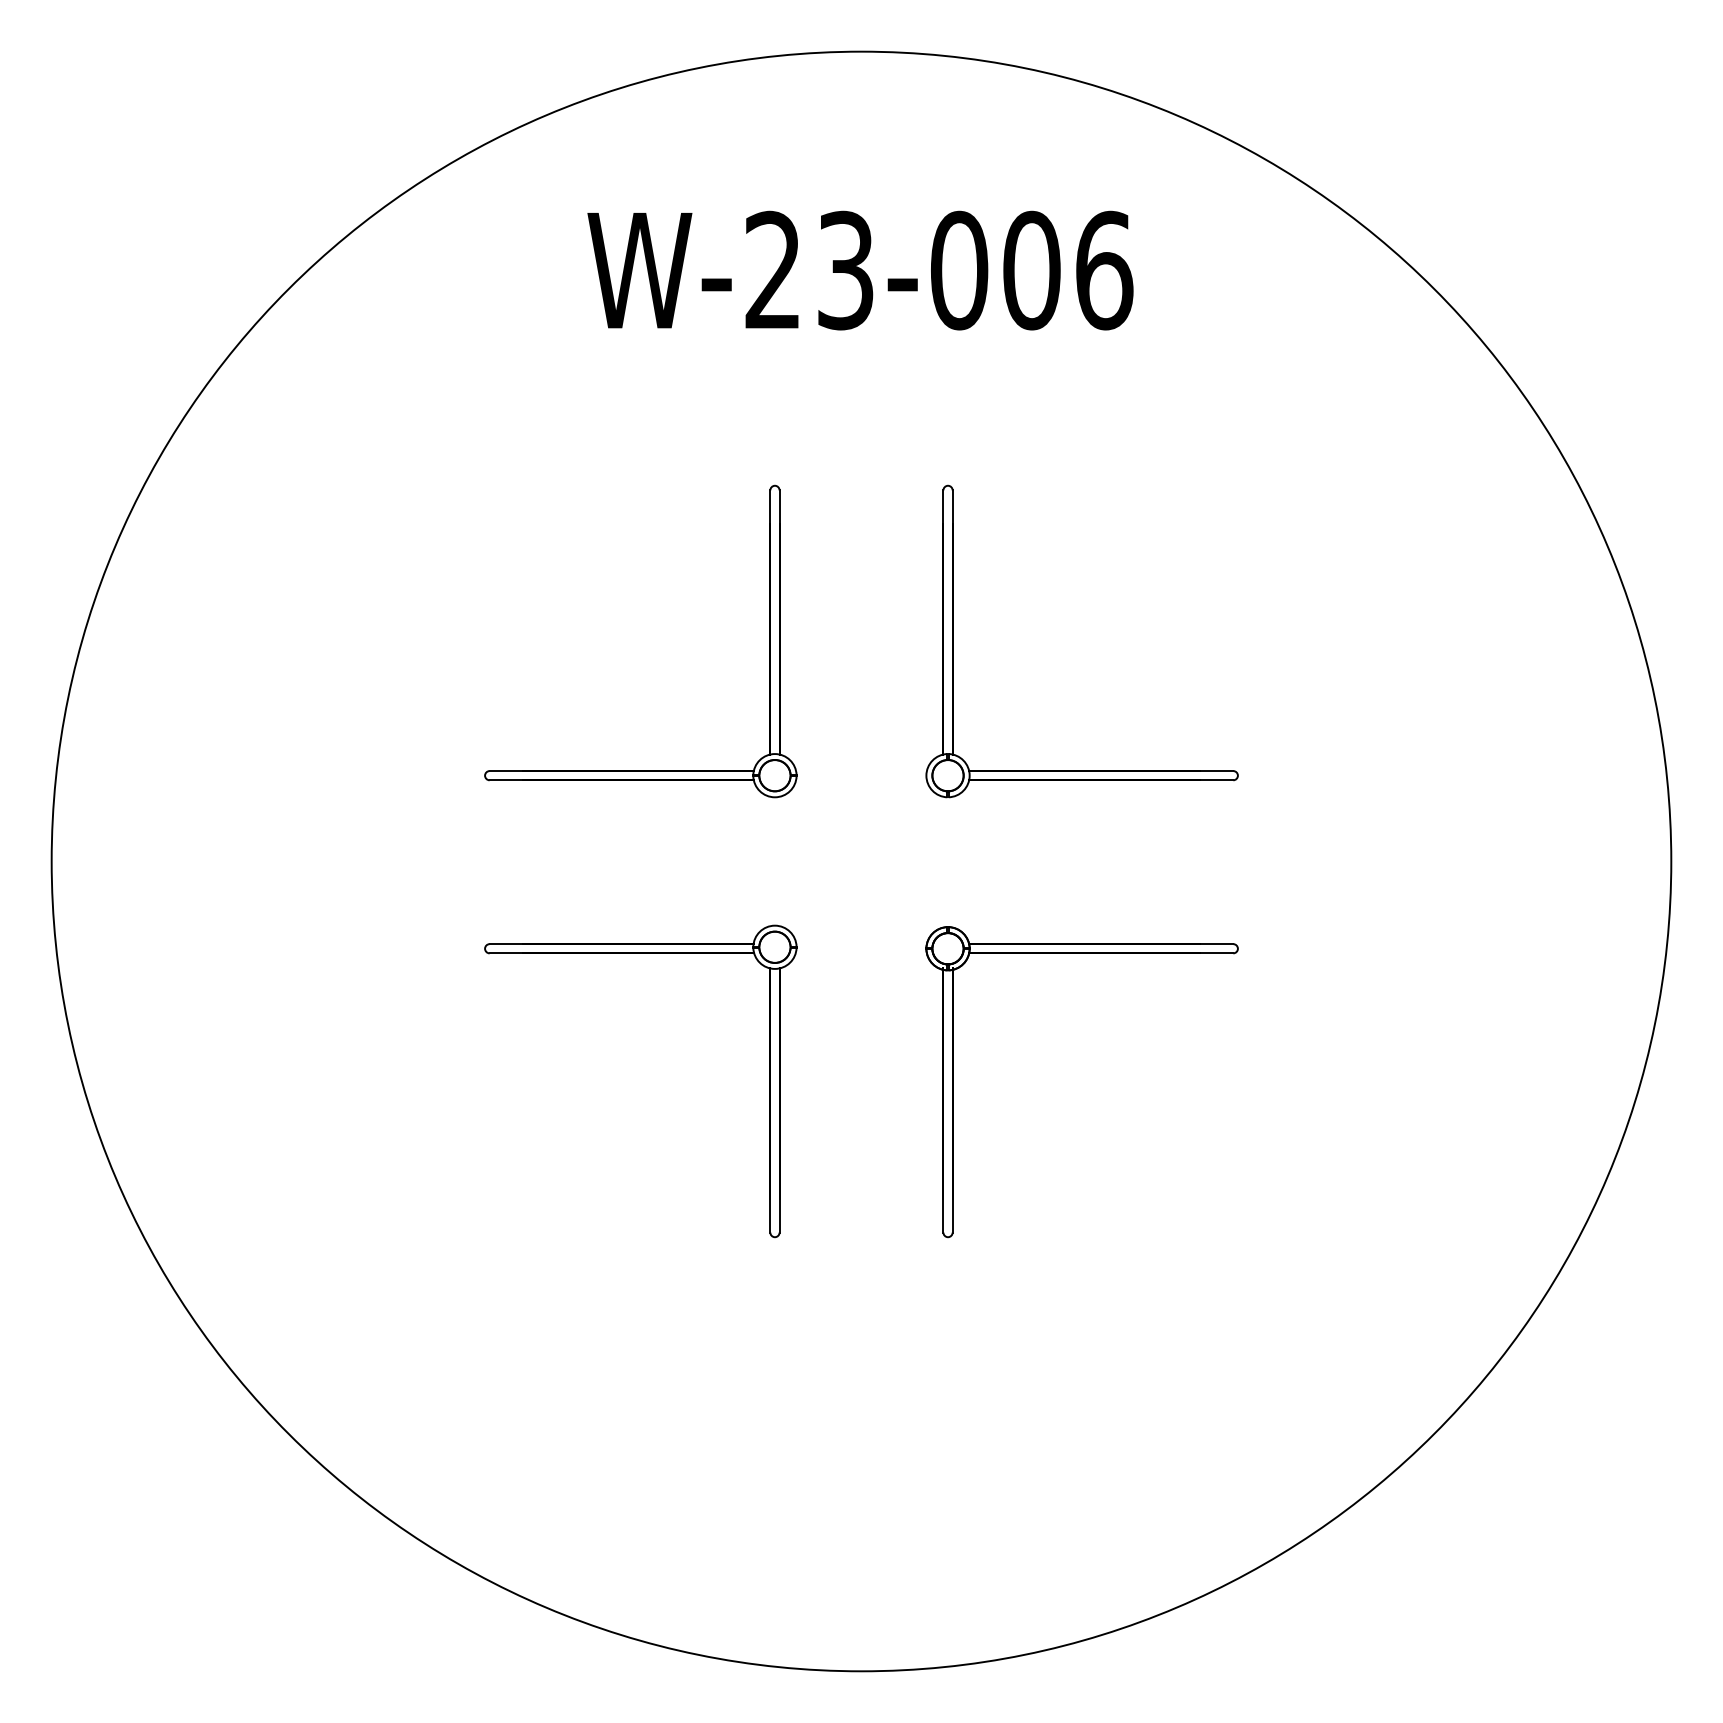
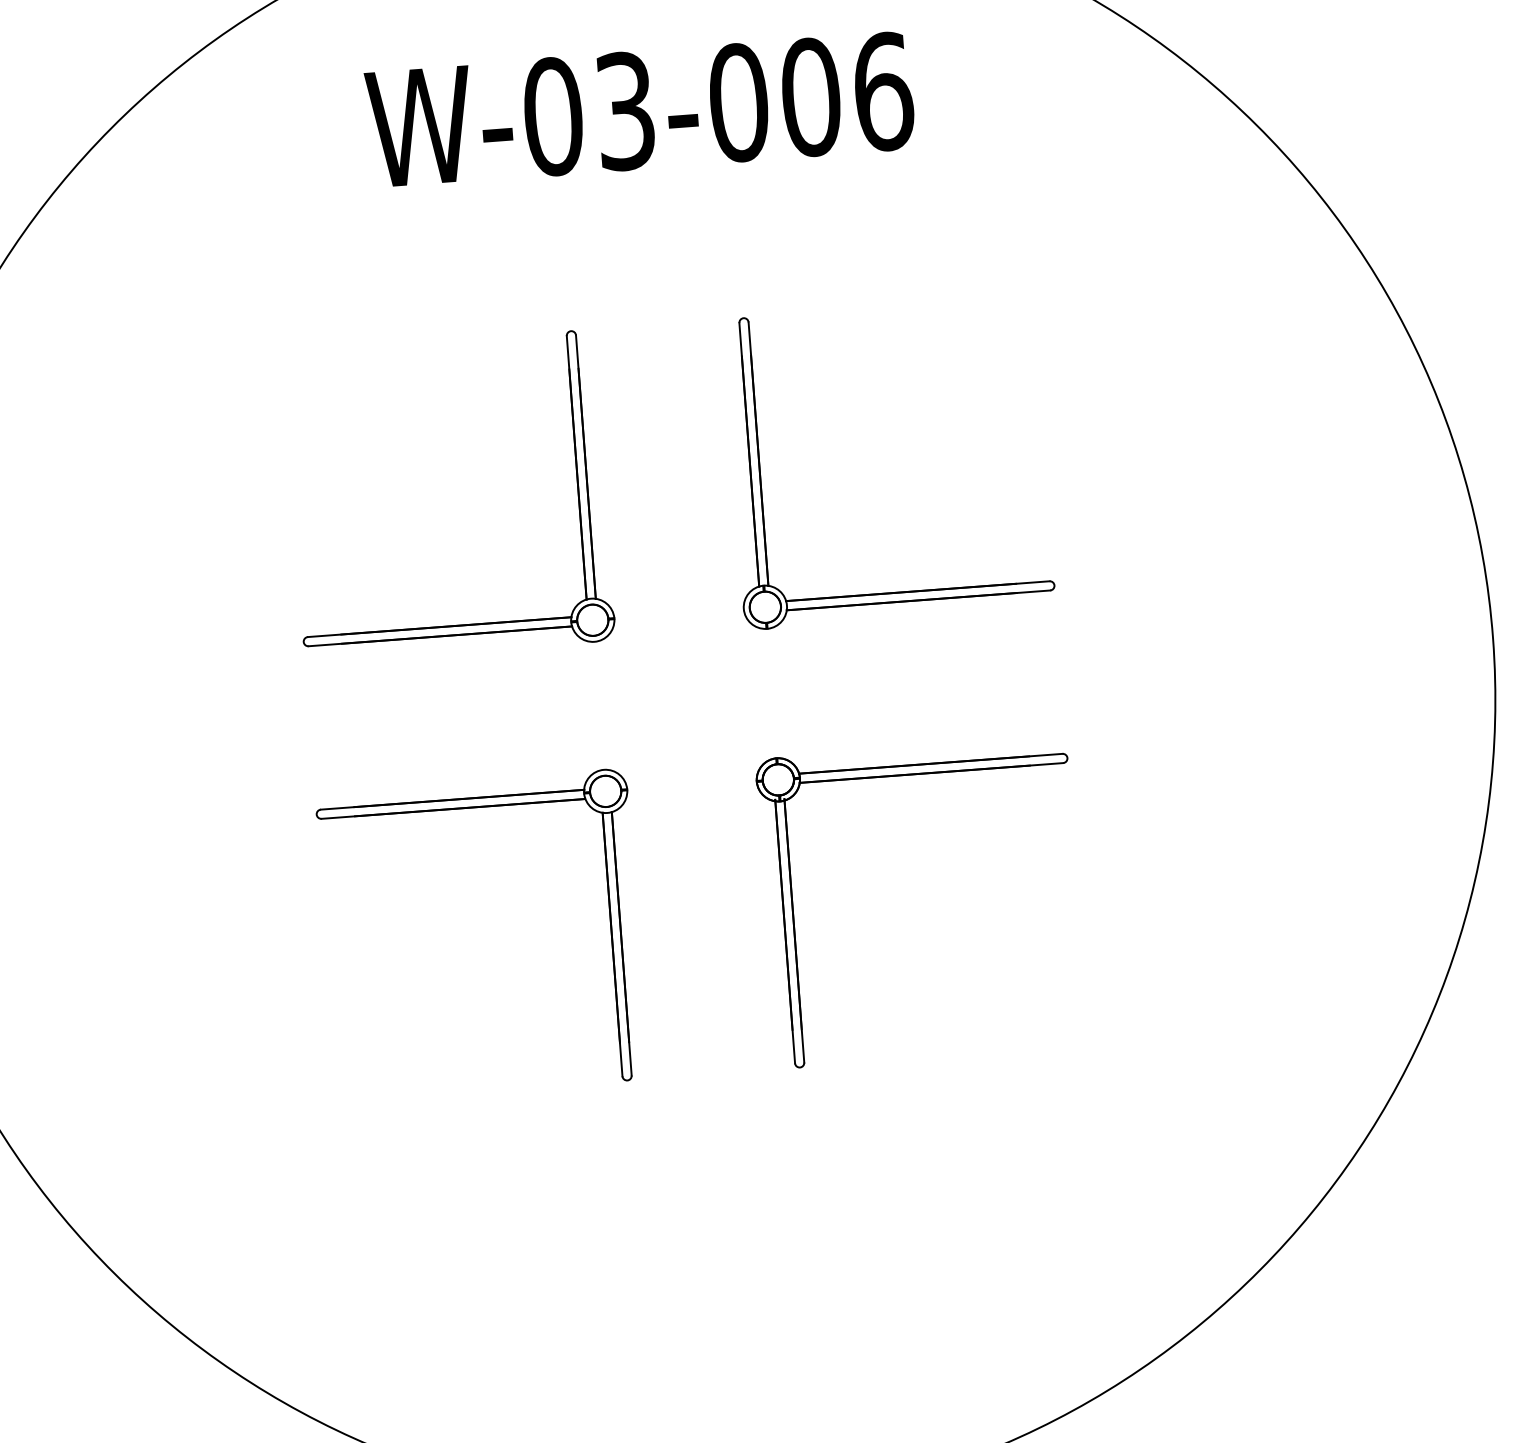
text: (773, 270) -> (553, 116), W-23-006 -> W-03-006

